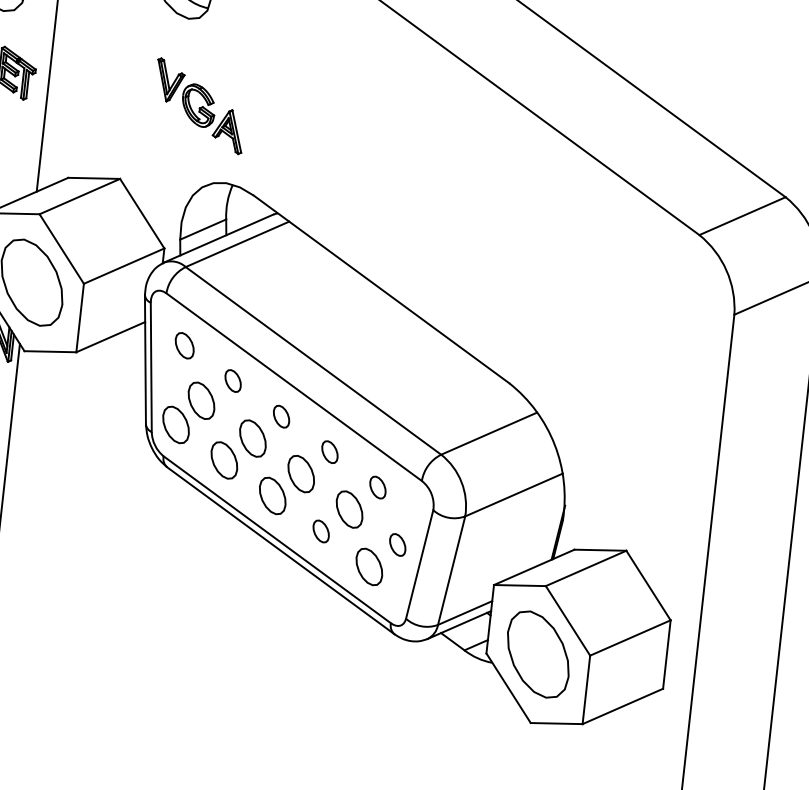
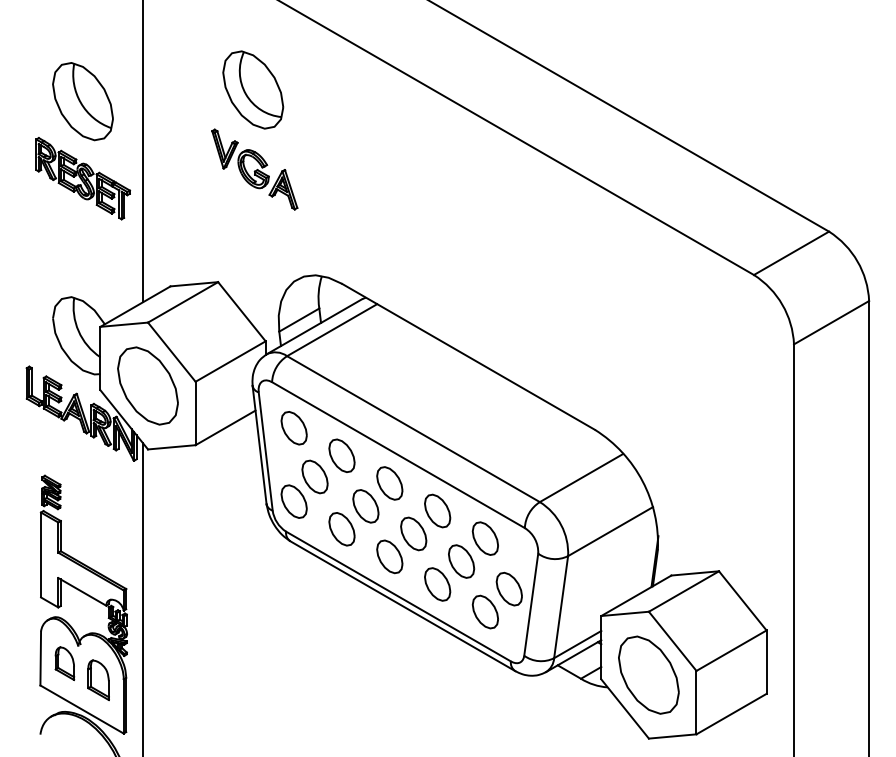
part: (199, 106) -> (254, 169), moved
part: (184, 345) -> (293, 428), size x1.43
part: (232, 380) -> (341, 455), size x1.67
part: (281, 416) -> (389, 483), size x1.67
part: (329, 451) -> (437, 510), size x1.67
part: (377, 487) -> (484, 538), size x1.67
part: (320, 531) -> (437, 584), size x1.67
part: (397, 544) -> (508, 588), size x1.67

